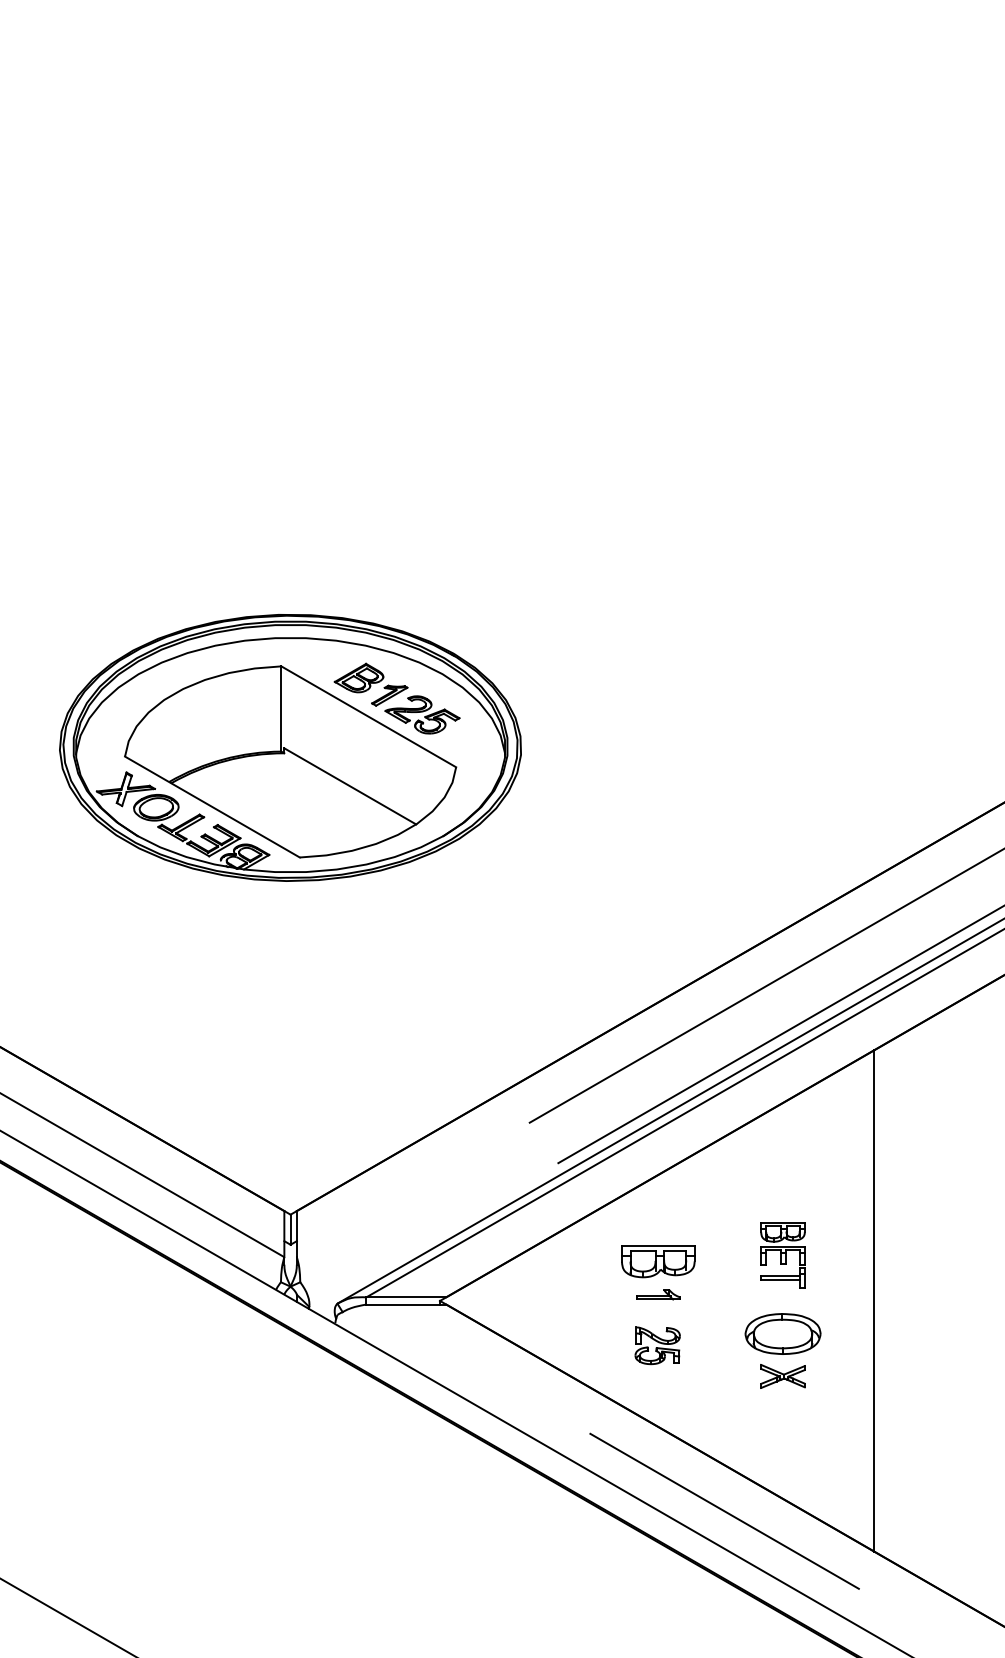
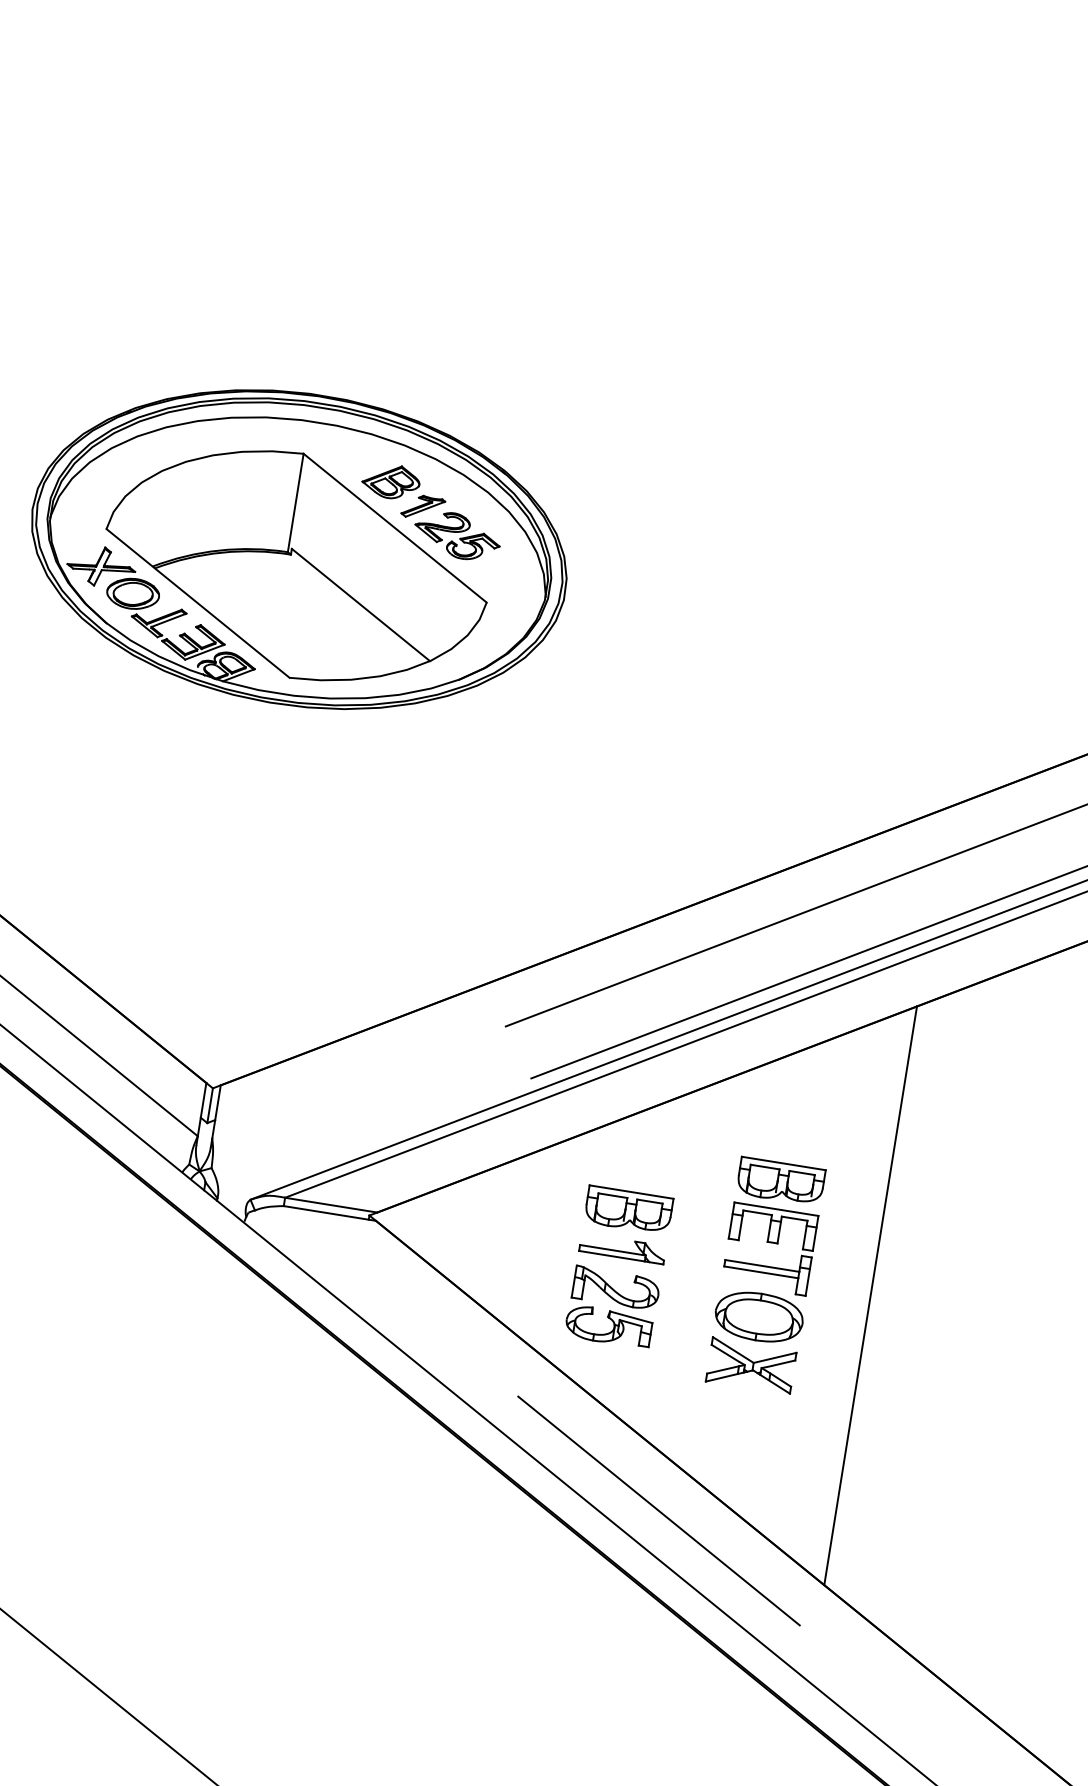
part: (782, 1255) -> (773, 1226), size x1.67
part: (658, 1294) -> (622, 1248), size x1.67
part: (657, 1345) -> (612, 1307), size x1.67
part: (782, 1376) -> (750, 1366), size x1.67

